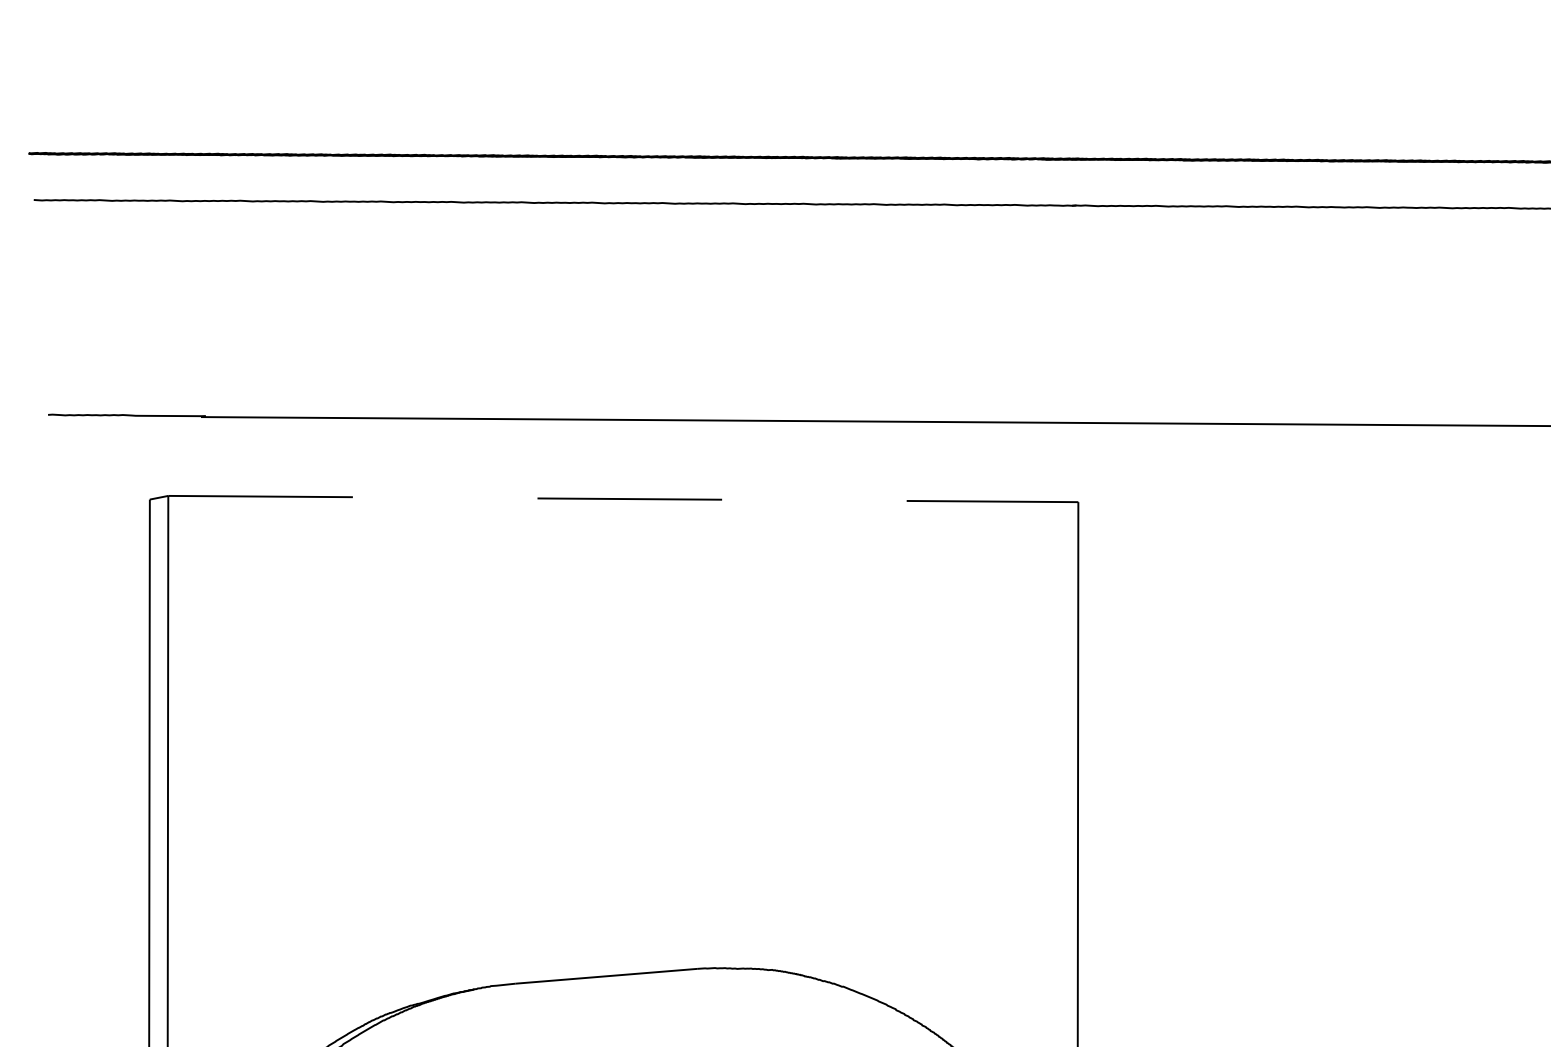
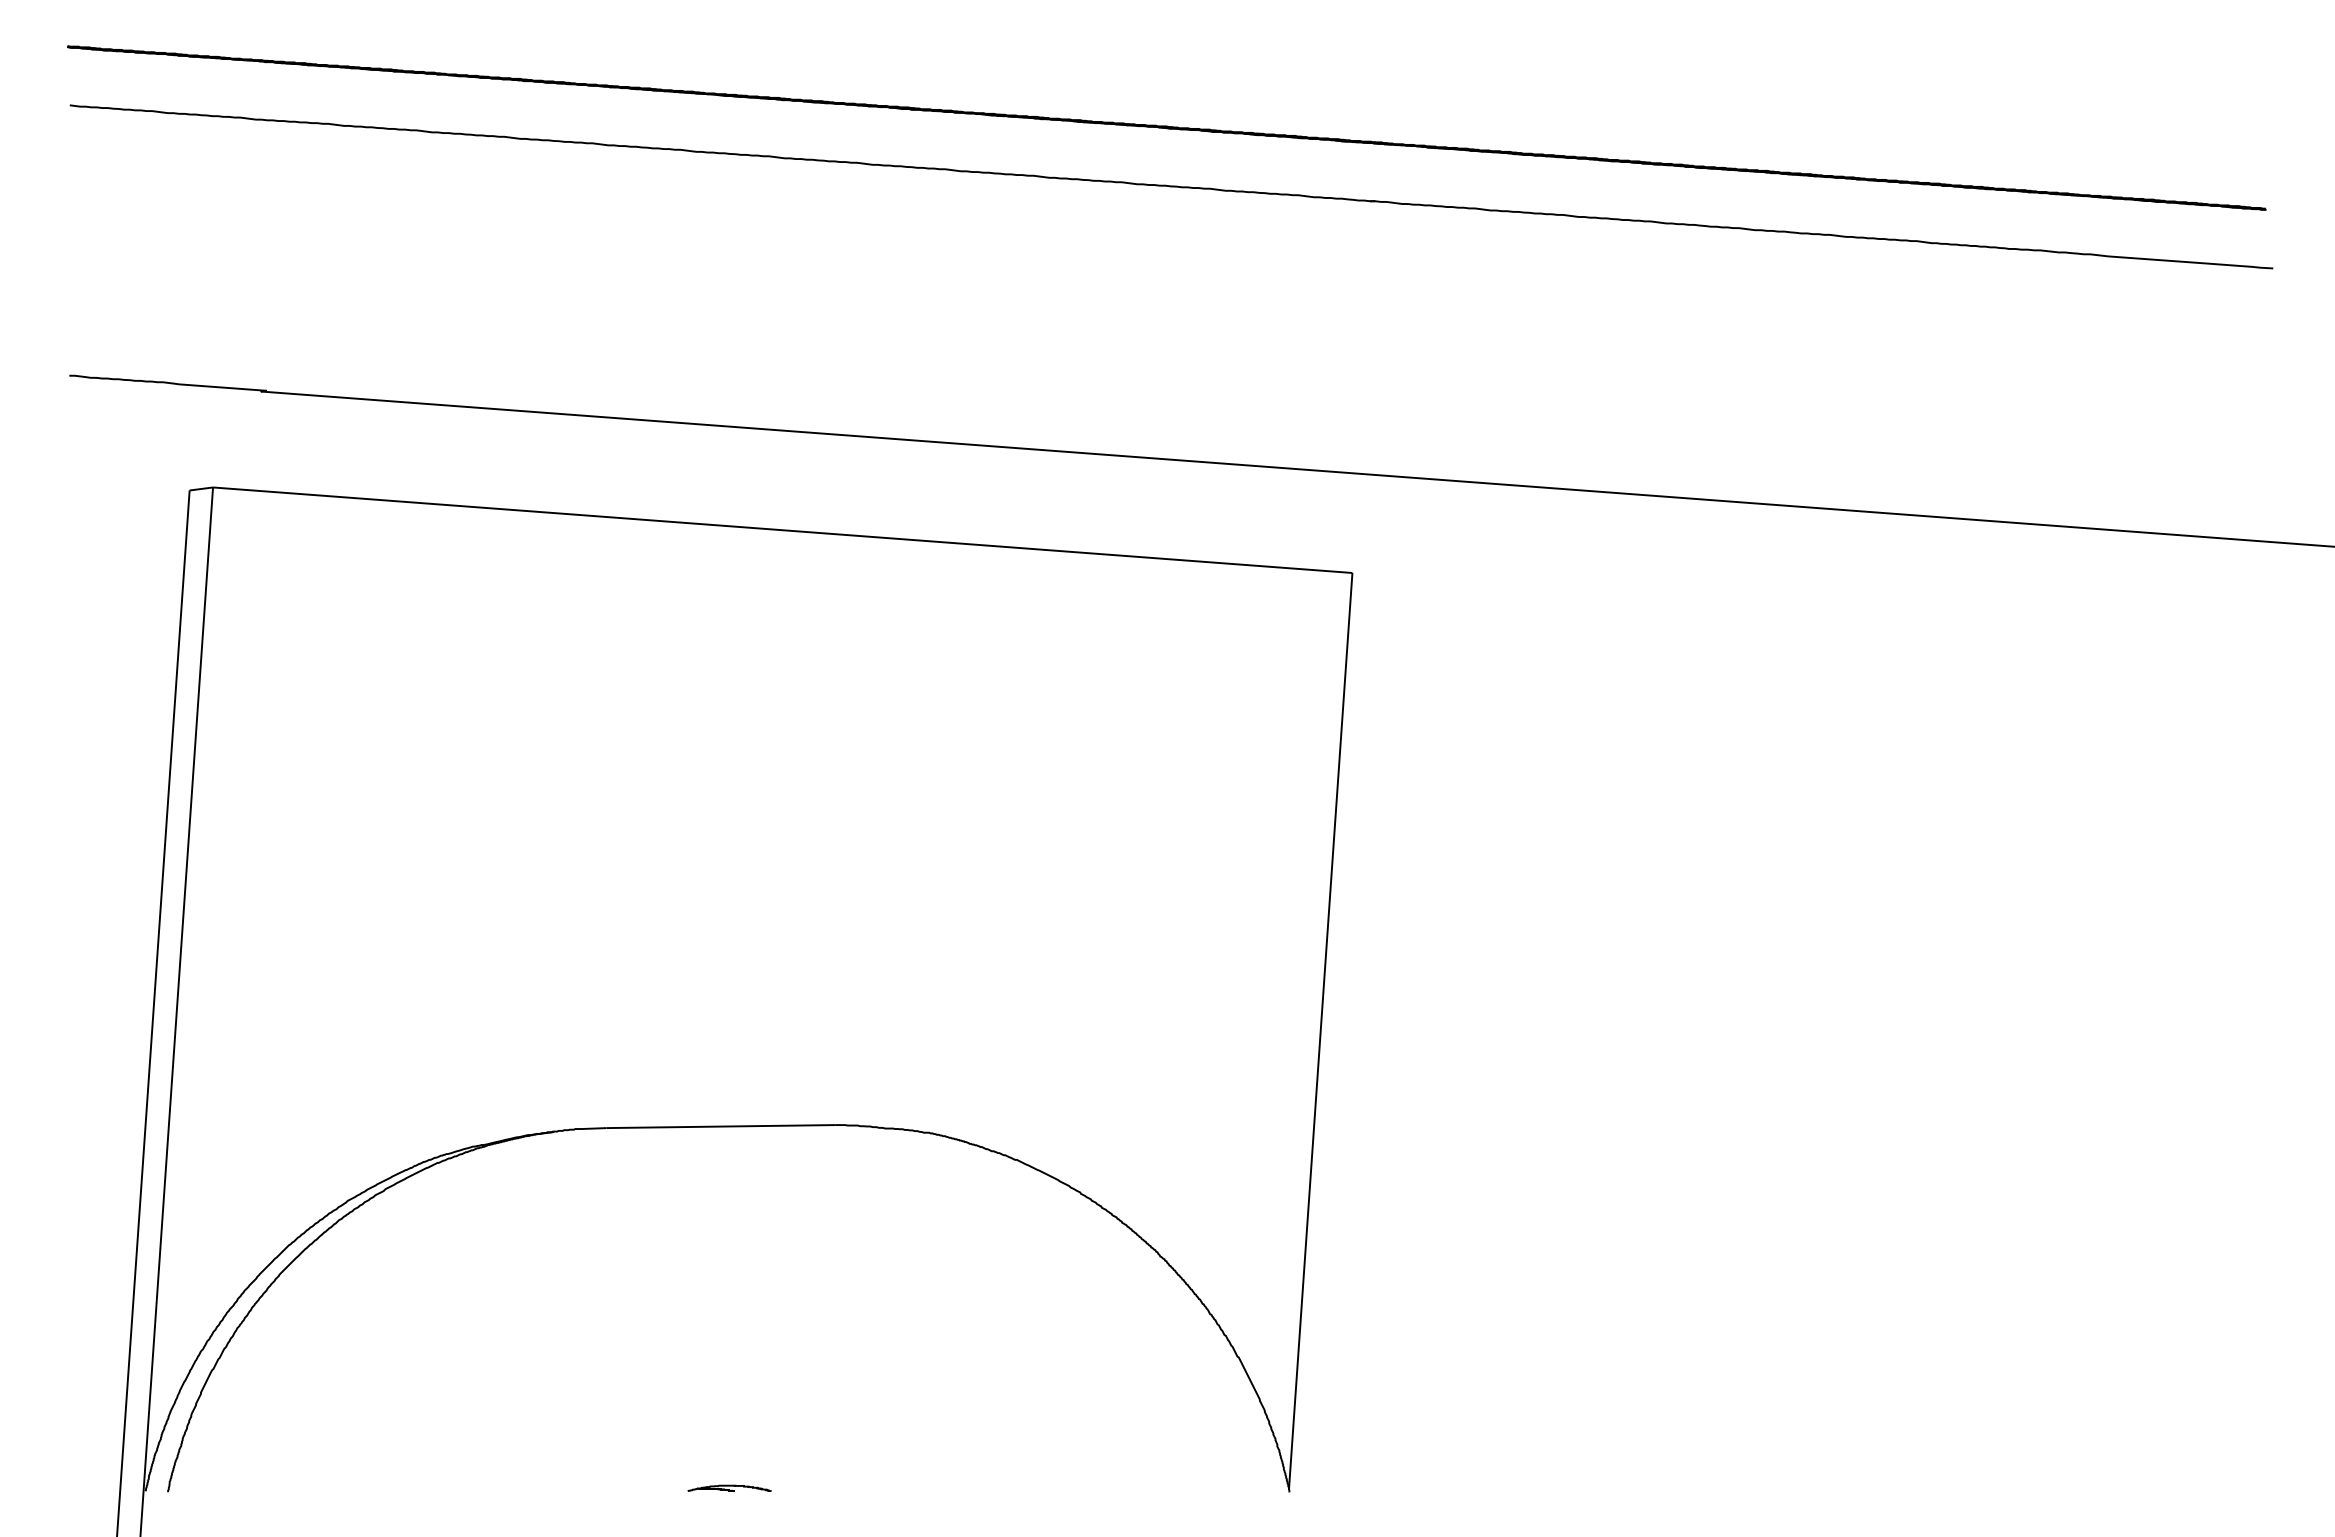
line: (623, 499) -> (783, 530), dashed -> solid

